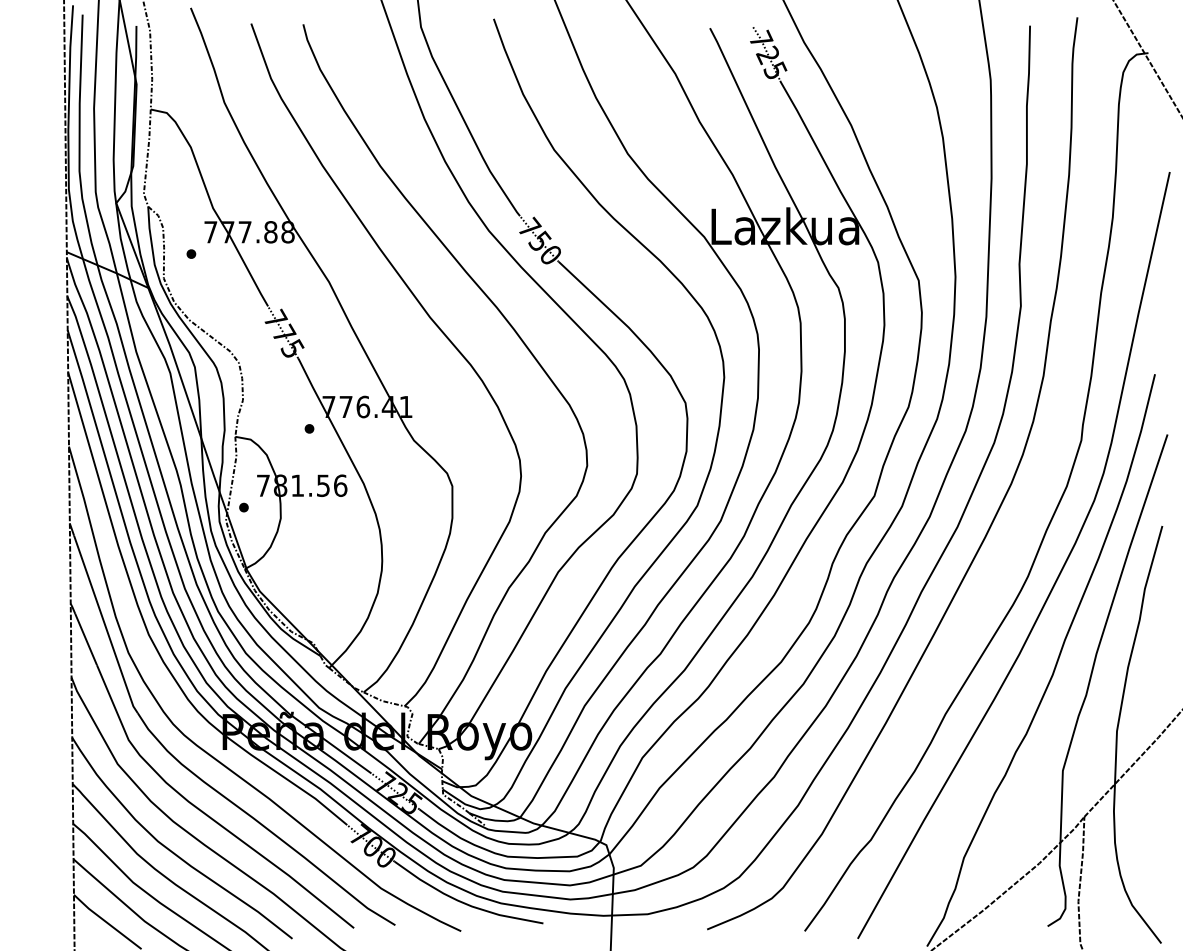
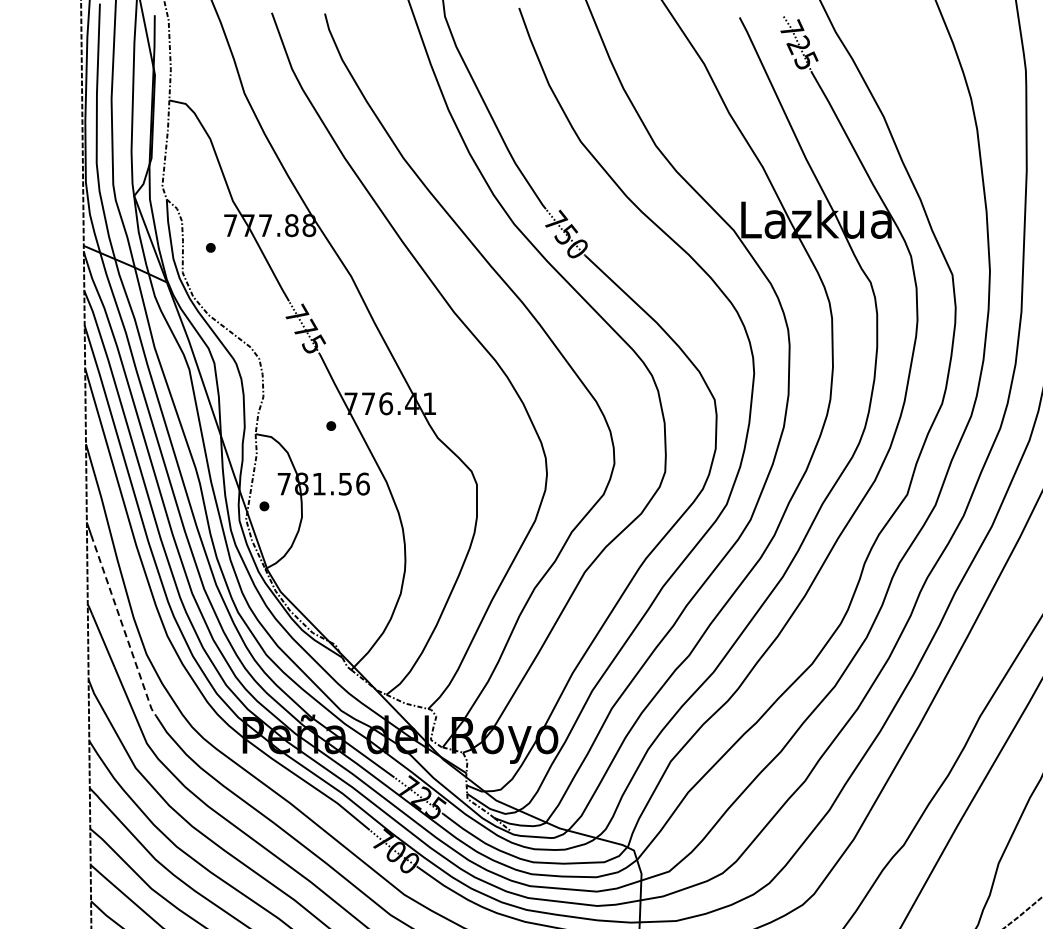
line: (105, 625) -> (123, 626), solid -> dashed

